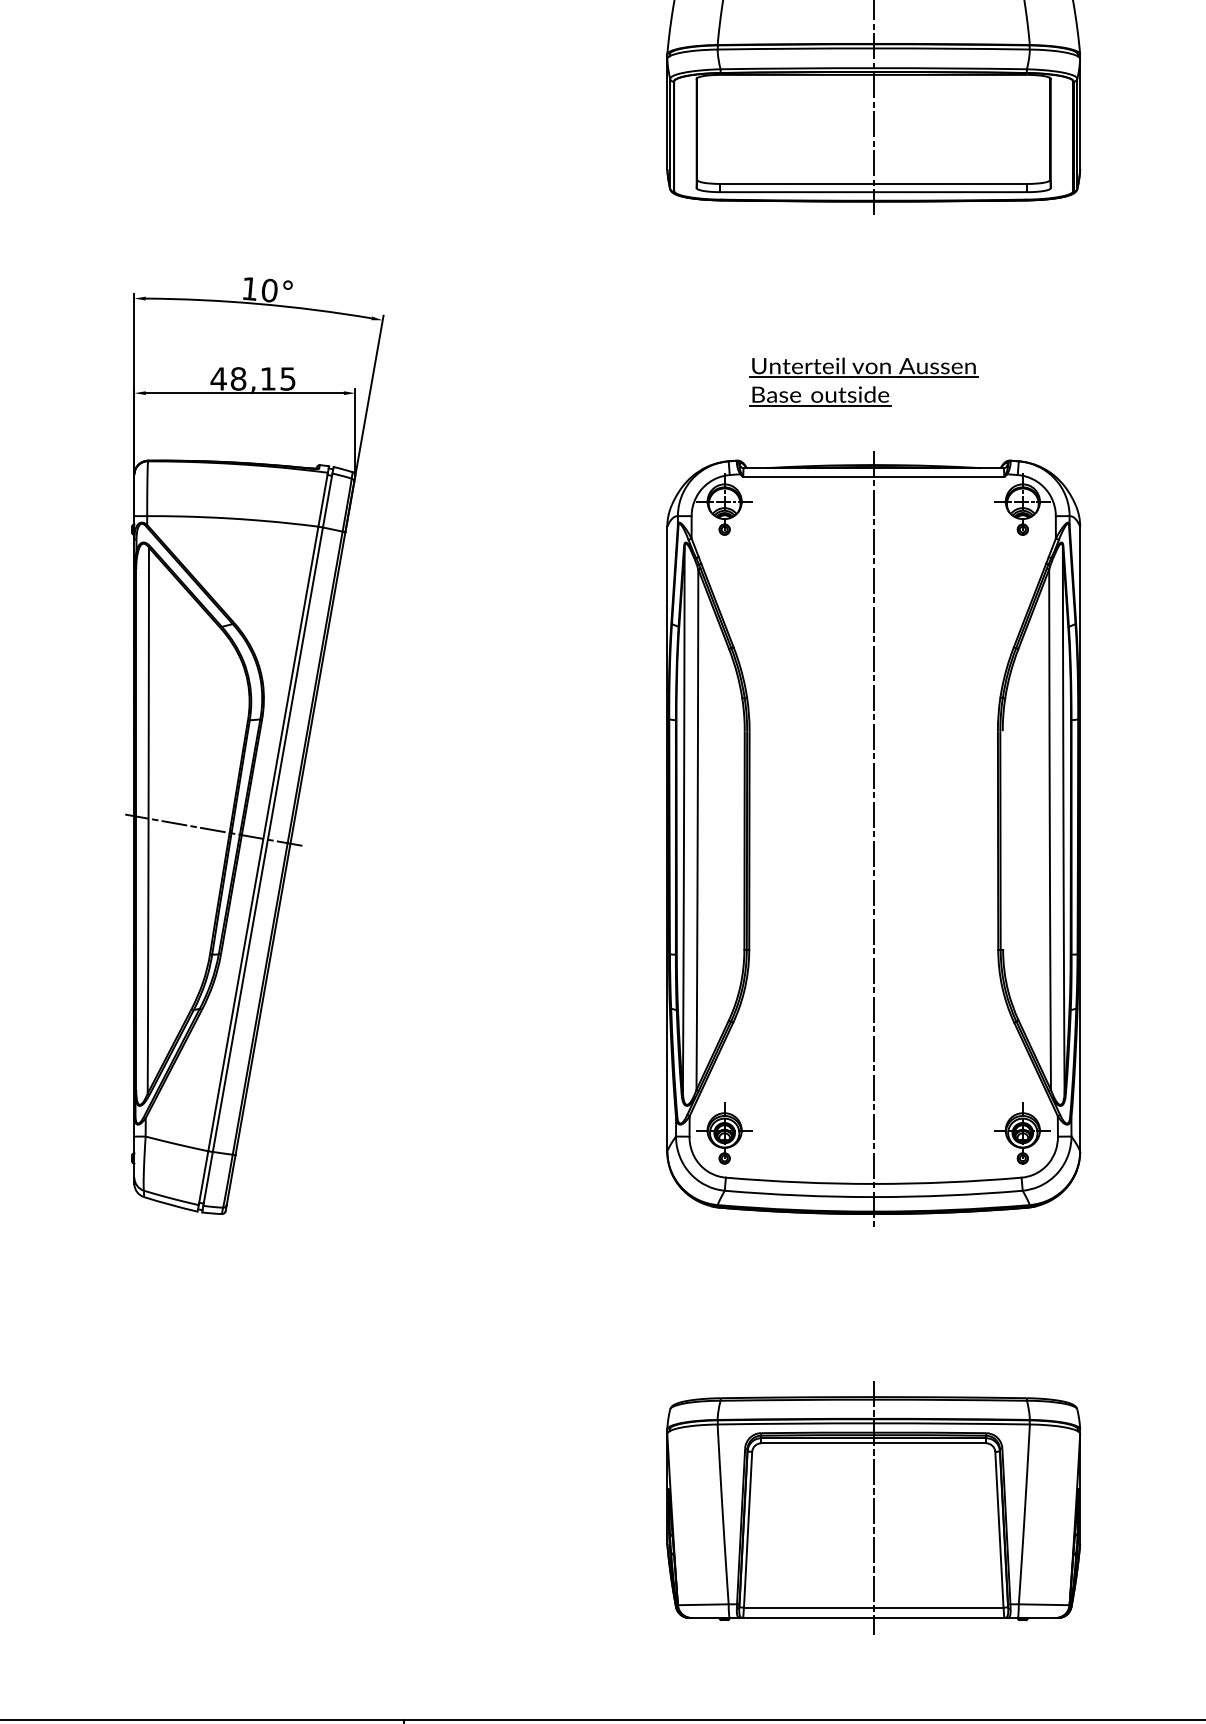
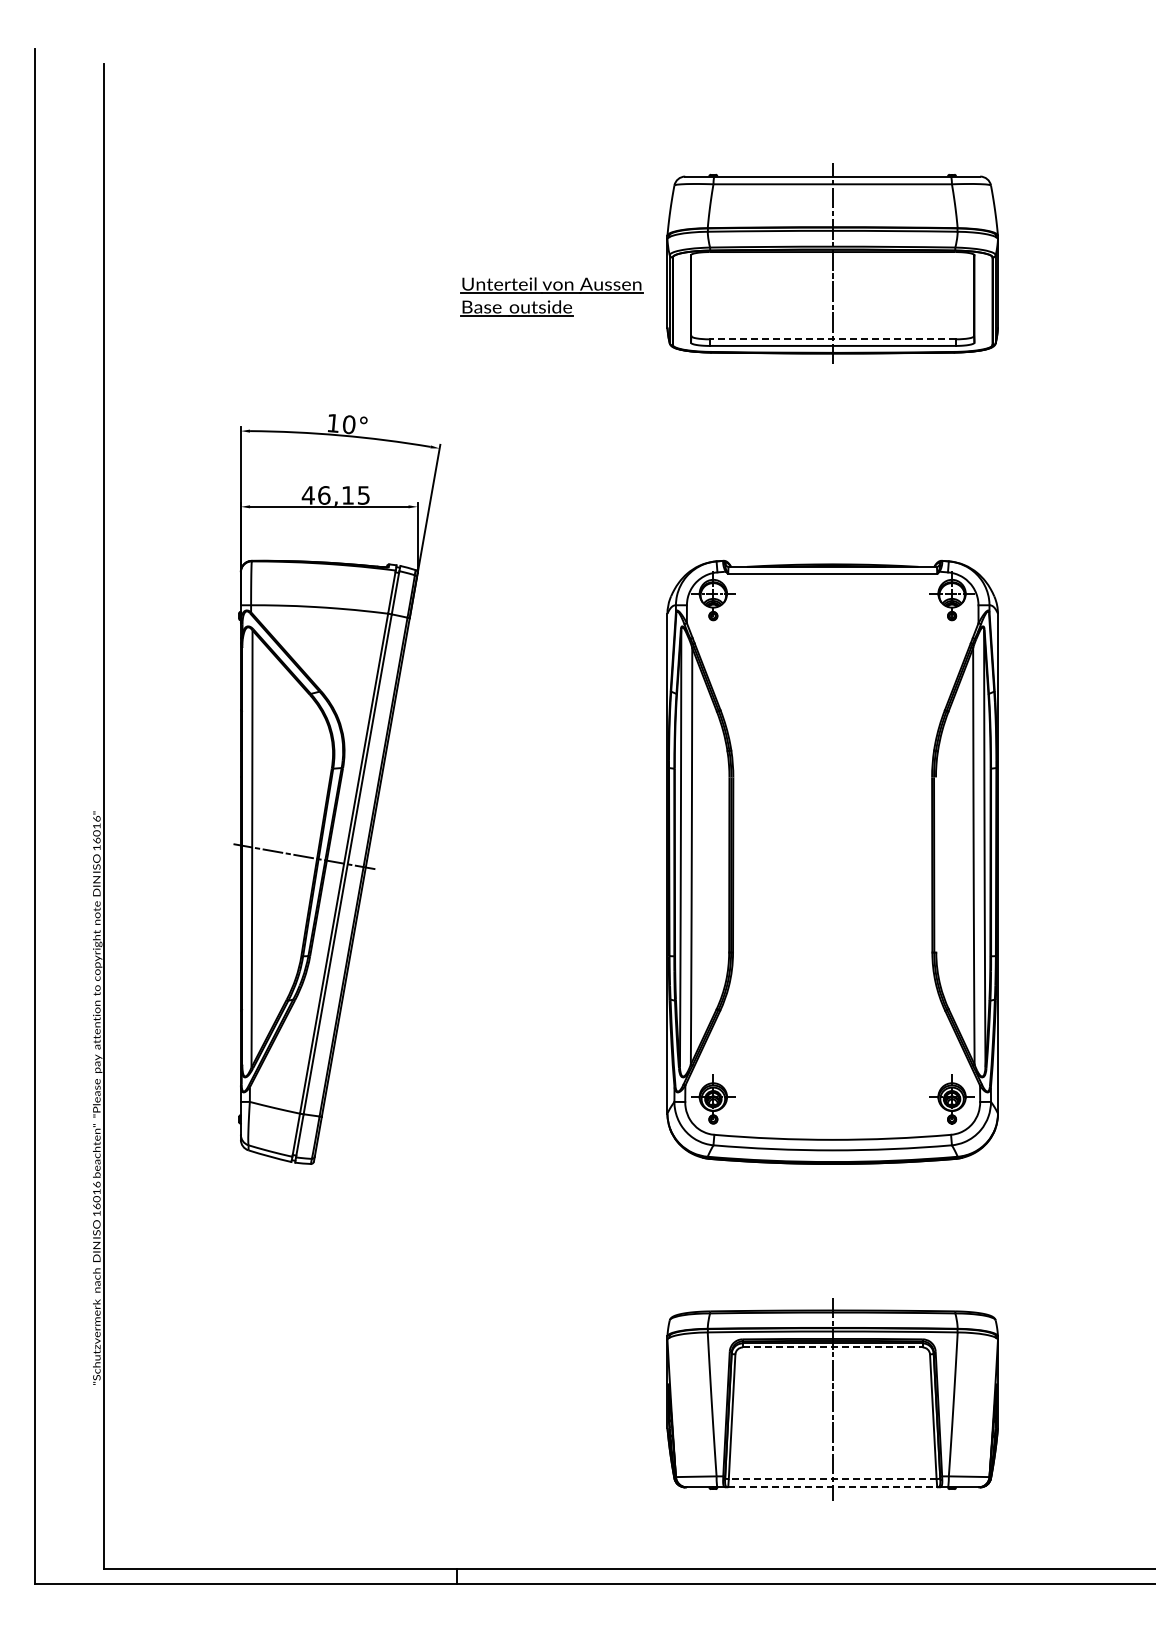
line: (873, 184) -> (832, 339), solid -> dashed
text: (238, 379) -> (324, 495), 48,15 -> 46,15
part: (863, 381) -> (551, 296), moved
line: (873, 838) -> (832, 863), removed
line: (873, 1443) -> (832, 1347), solid -> dashed
line: (873, 1608) -> (832, 1479), solid -> dashed
line: (874, 1618) -> (833, 1487), solid -> dashed

